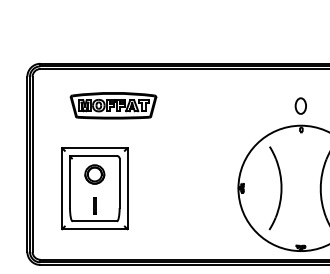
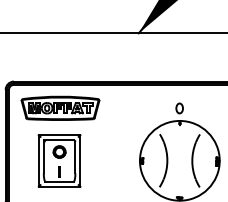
part: (113, 104) -> (60, 107), size x1.43
part: (94, 187) -> (59, 160), moved

